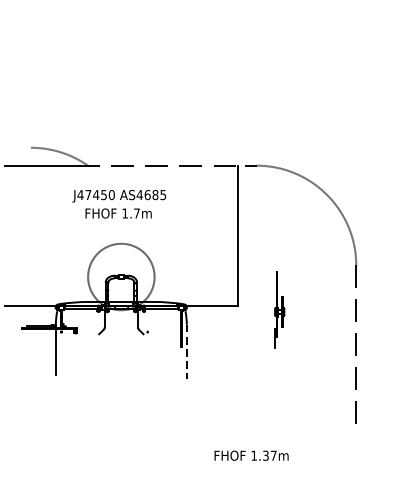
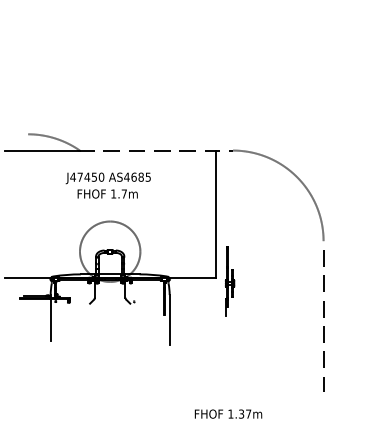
part: (280, 309) -> (230, 281), moved
line: (186, 351) -> (169, 319), dashed -> solid

